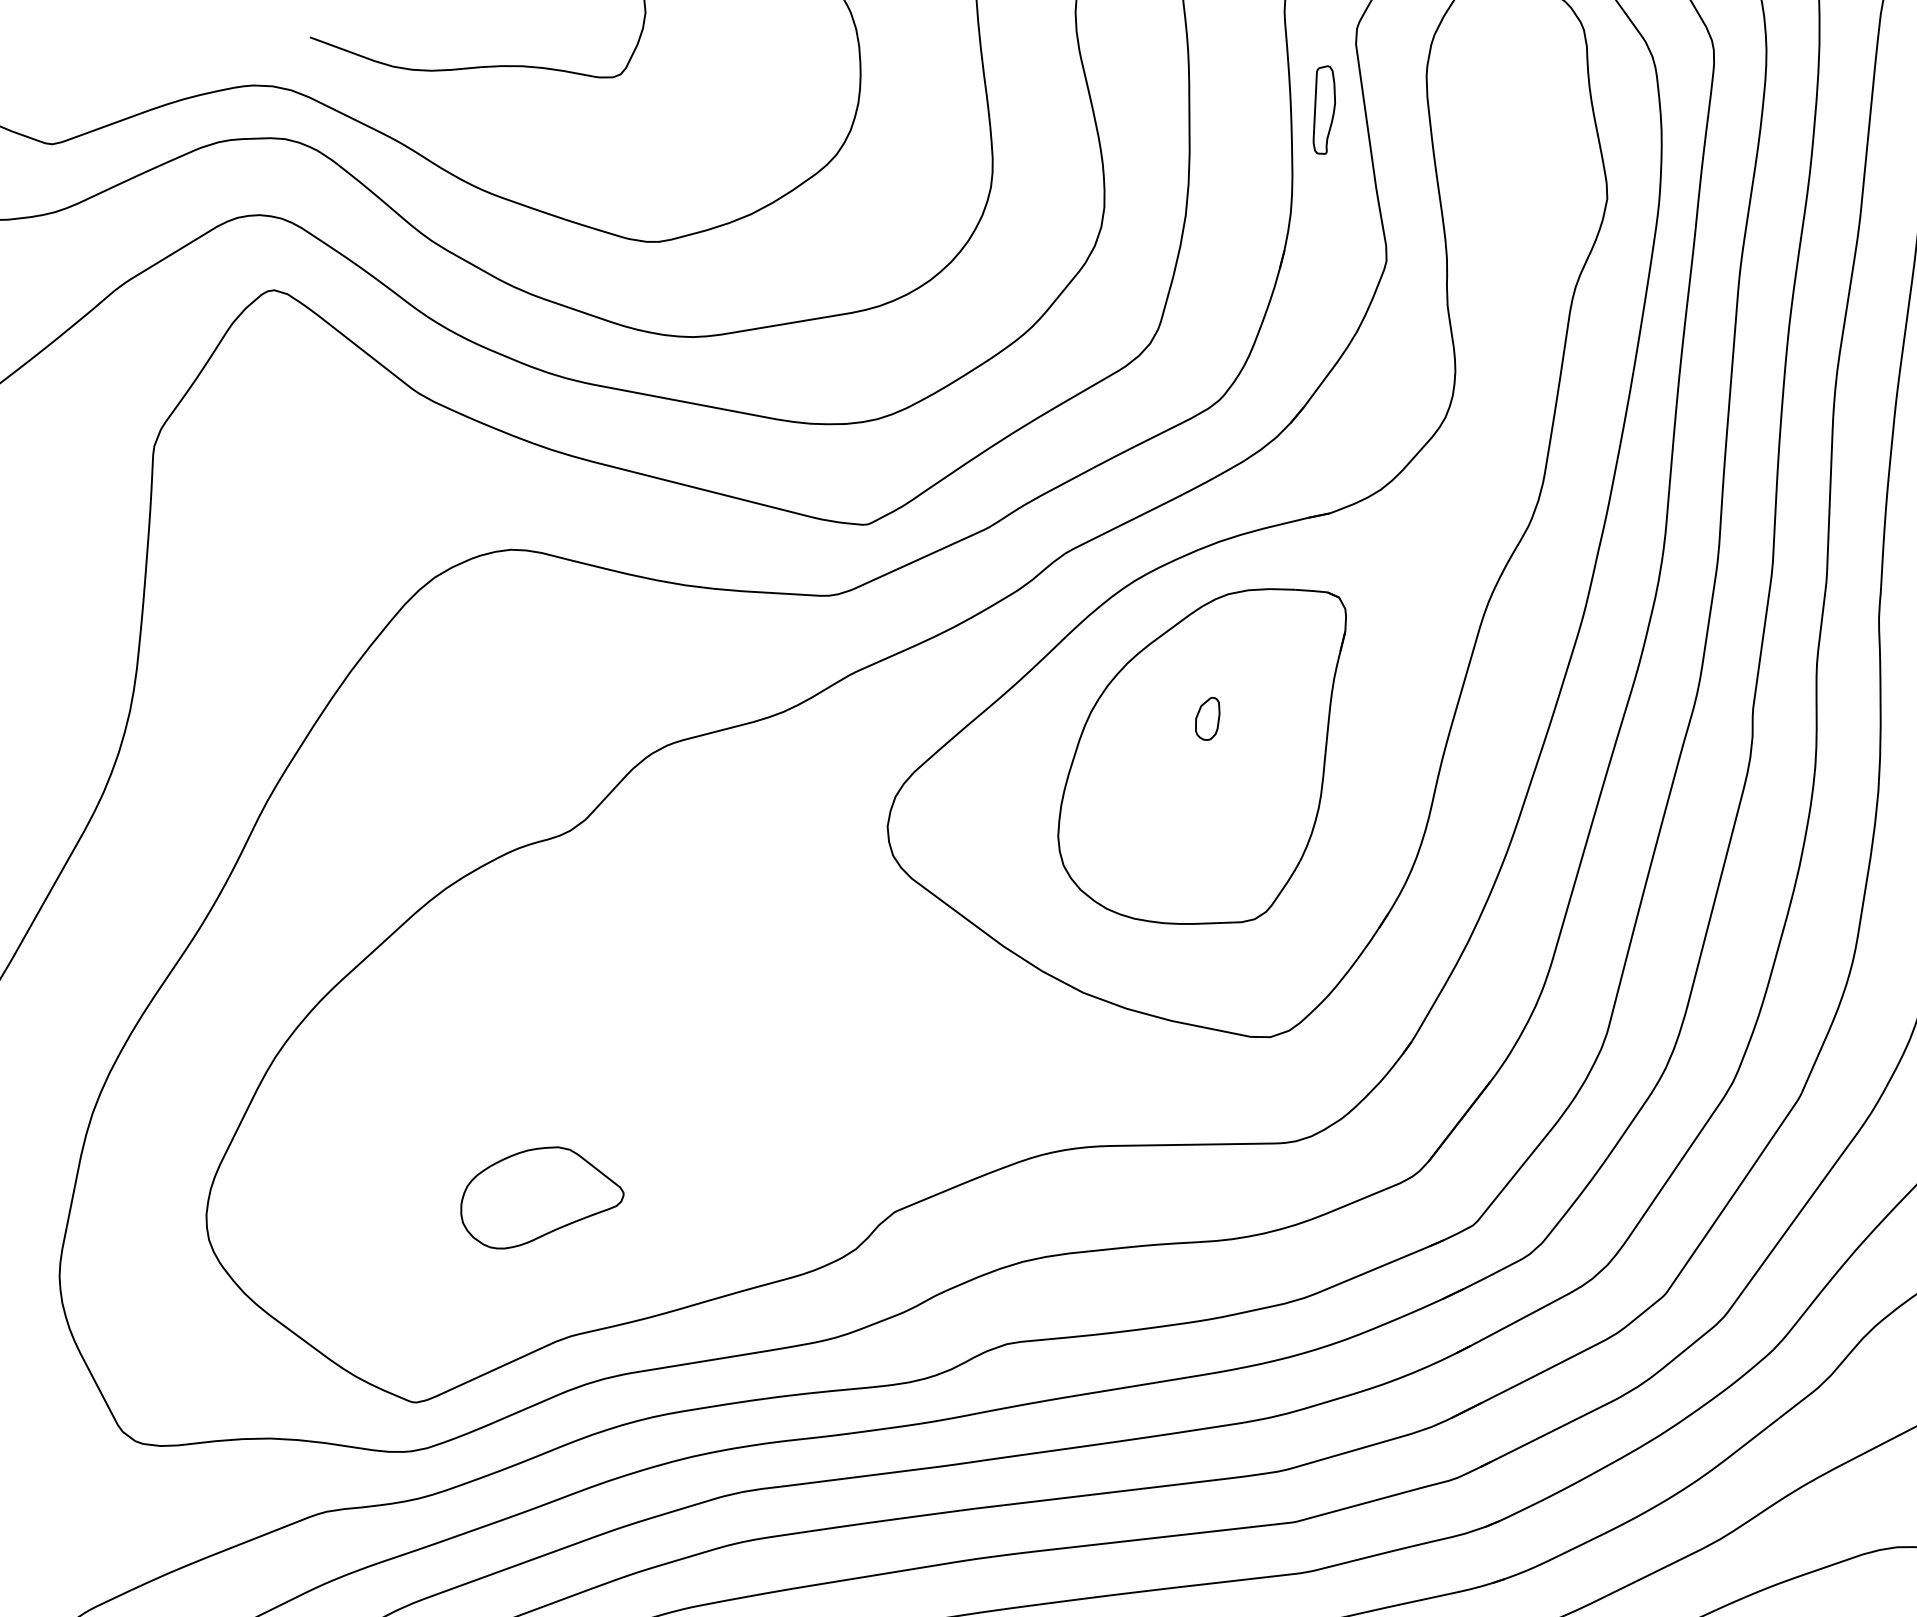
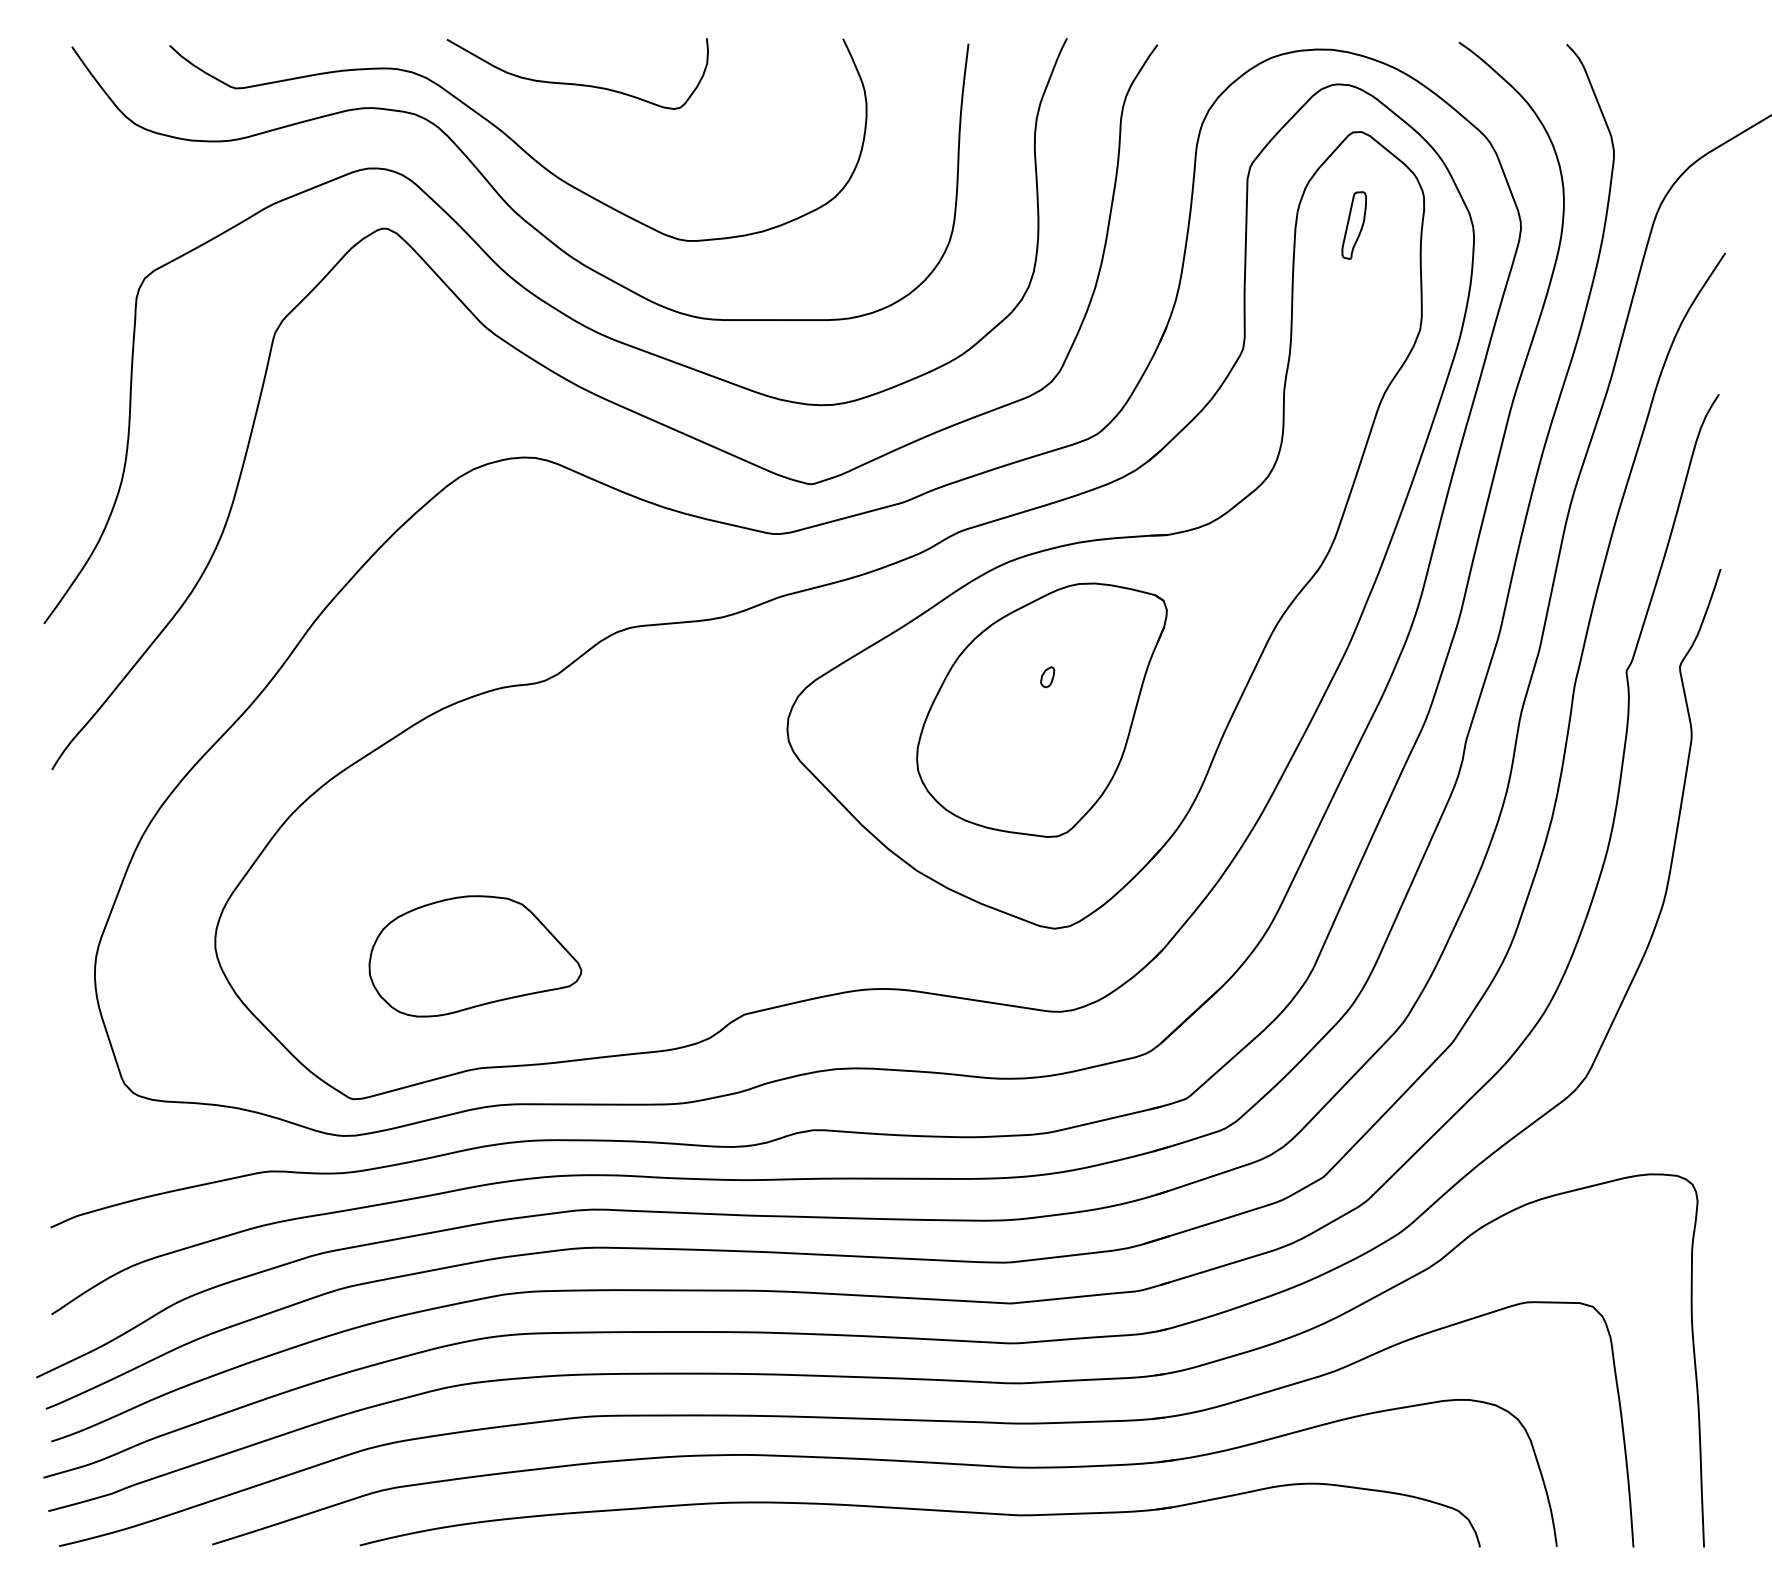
part: (1323, 110) -> (1354, 225), moved
part: (1207, 719) -> (1047, 677), size x0.62
part: (541, 1195) -> (475, 956), size x1.67

